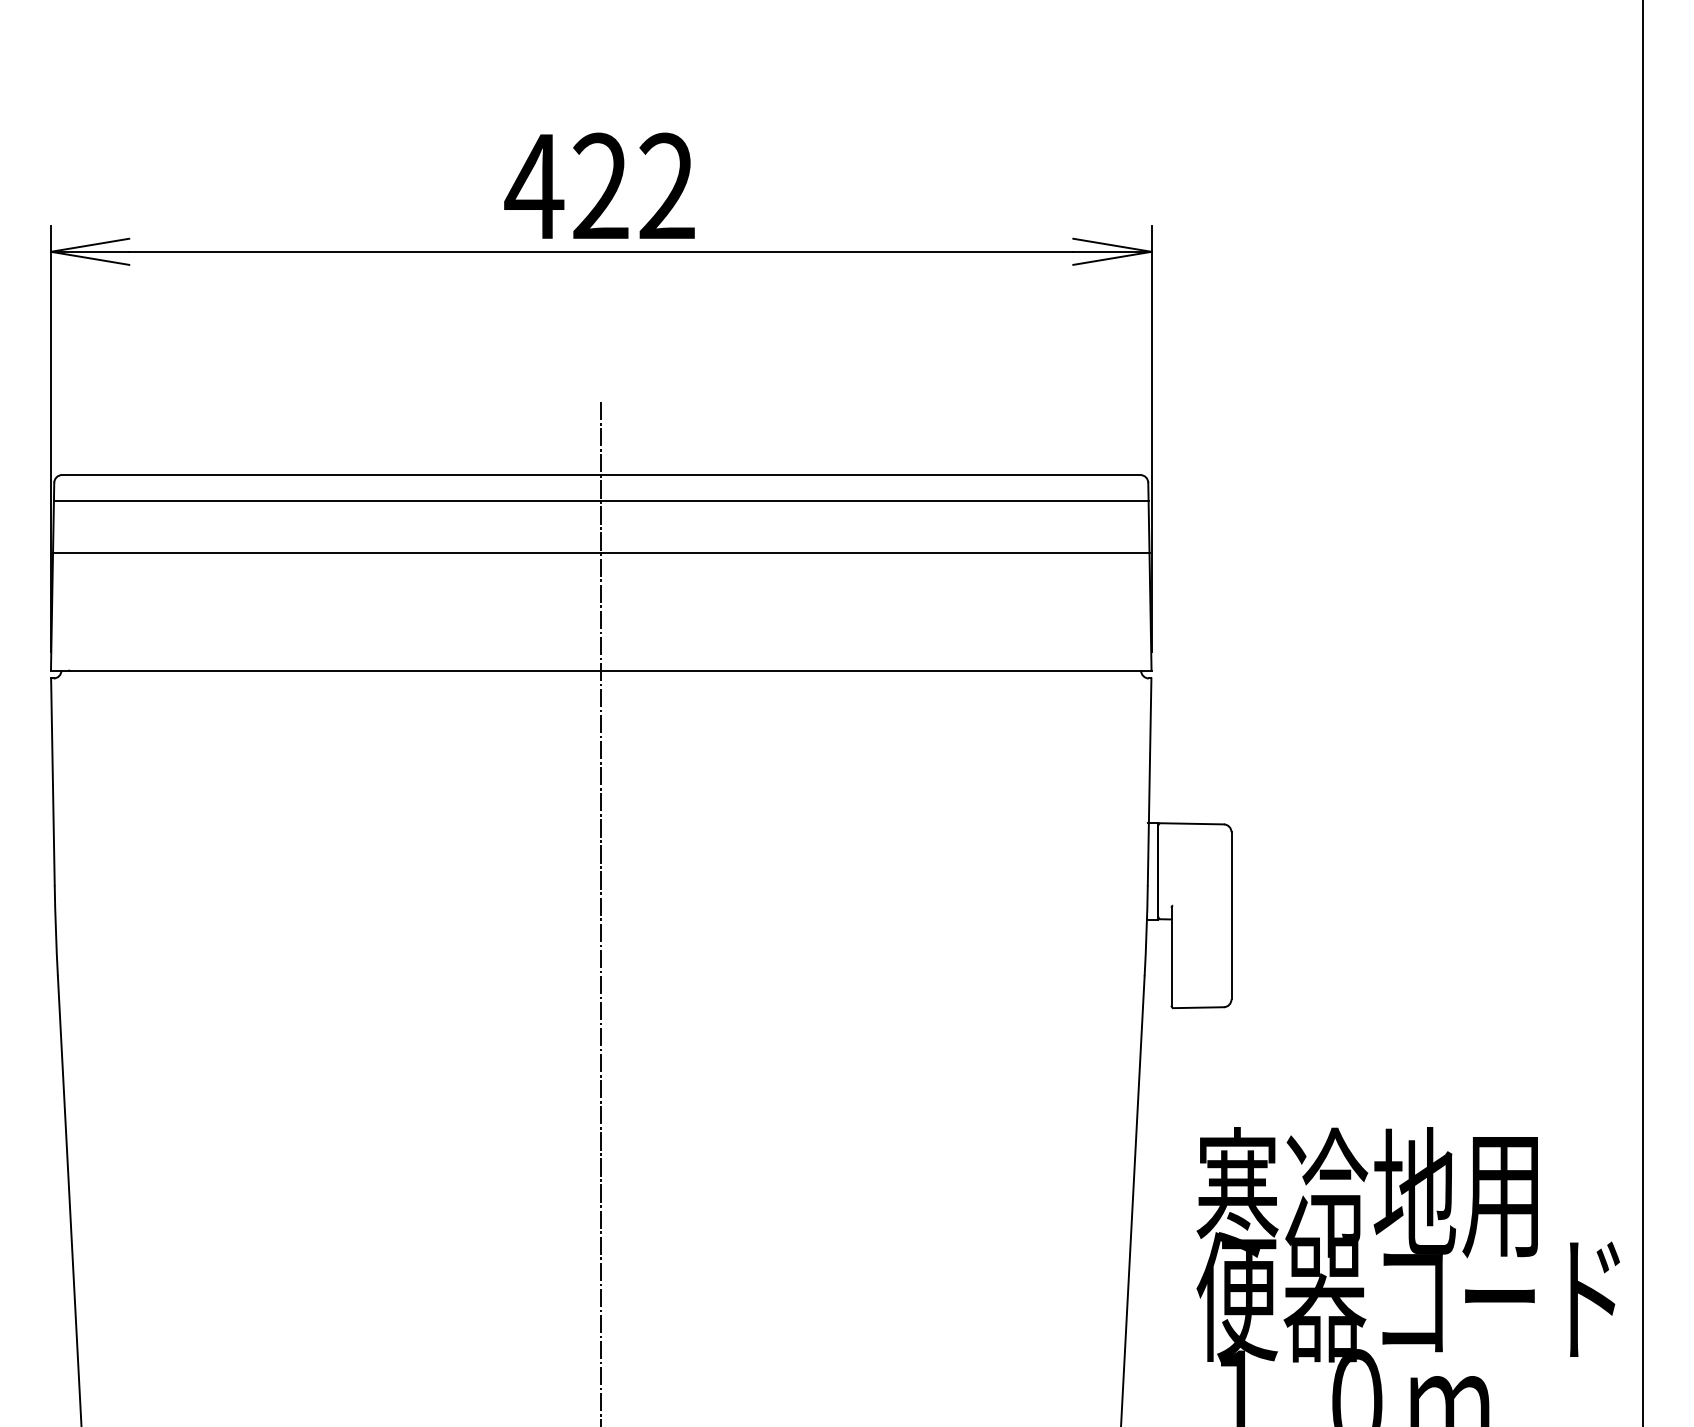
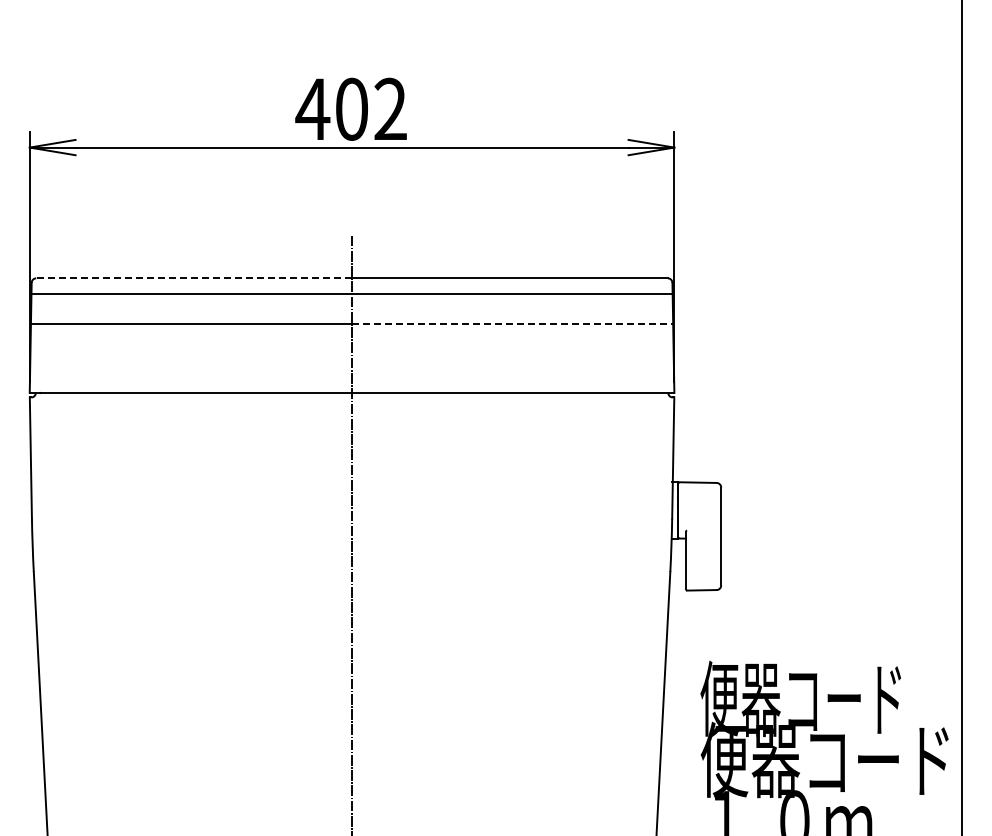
text: (600, 185) -> (351, 108), 422 -> 402
line: (332, 475) -> (194, 278), solid -> dashed
line: (875, 553) -> (512, 324), solid -> dashed
text: (1366, 1192) -> (800, 698), 寒冷地用 -> 便器コード

